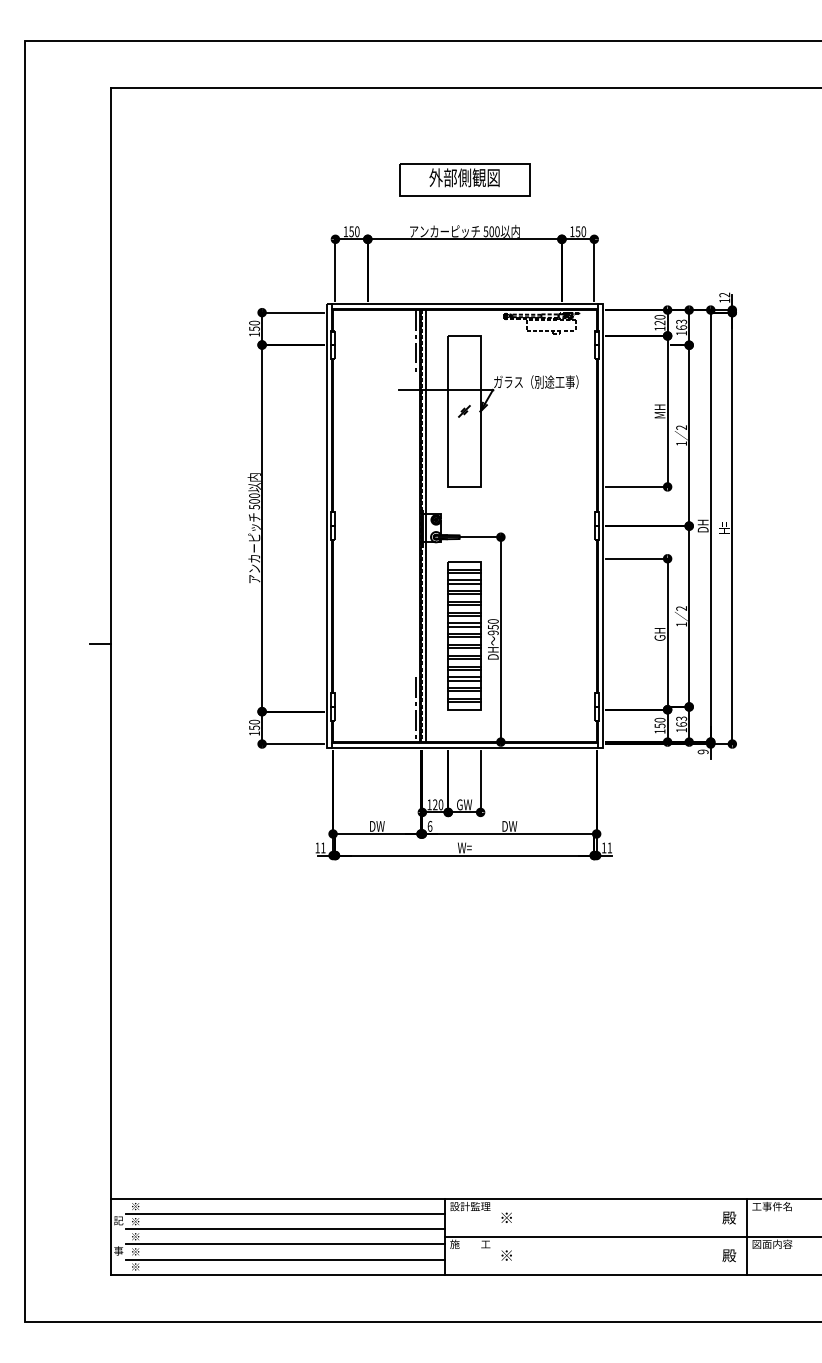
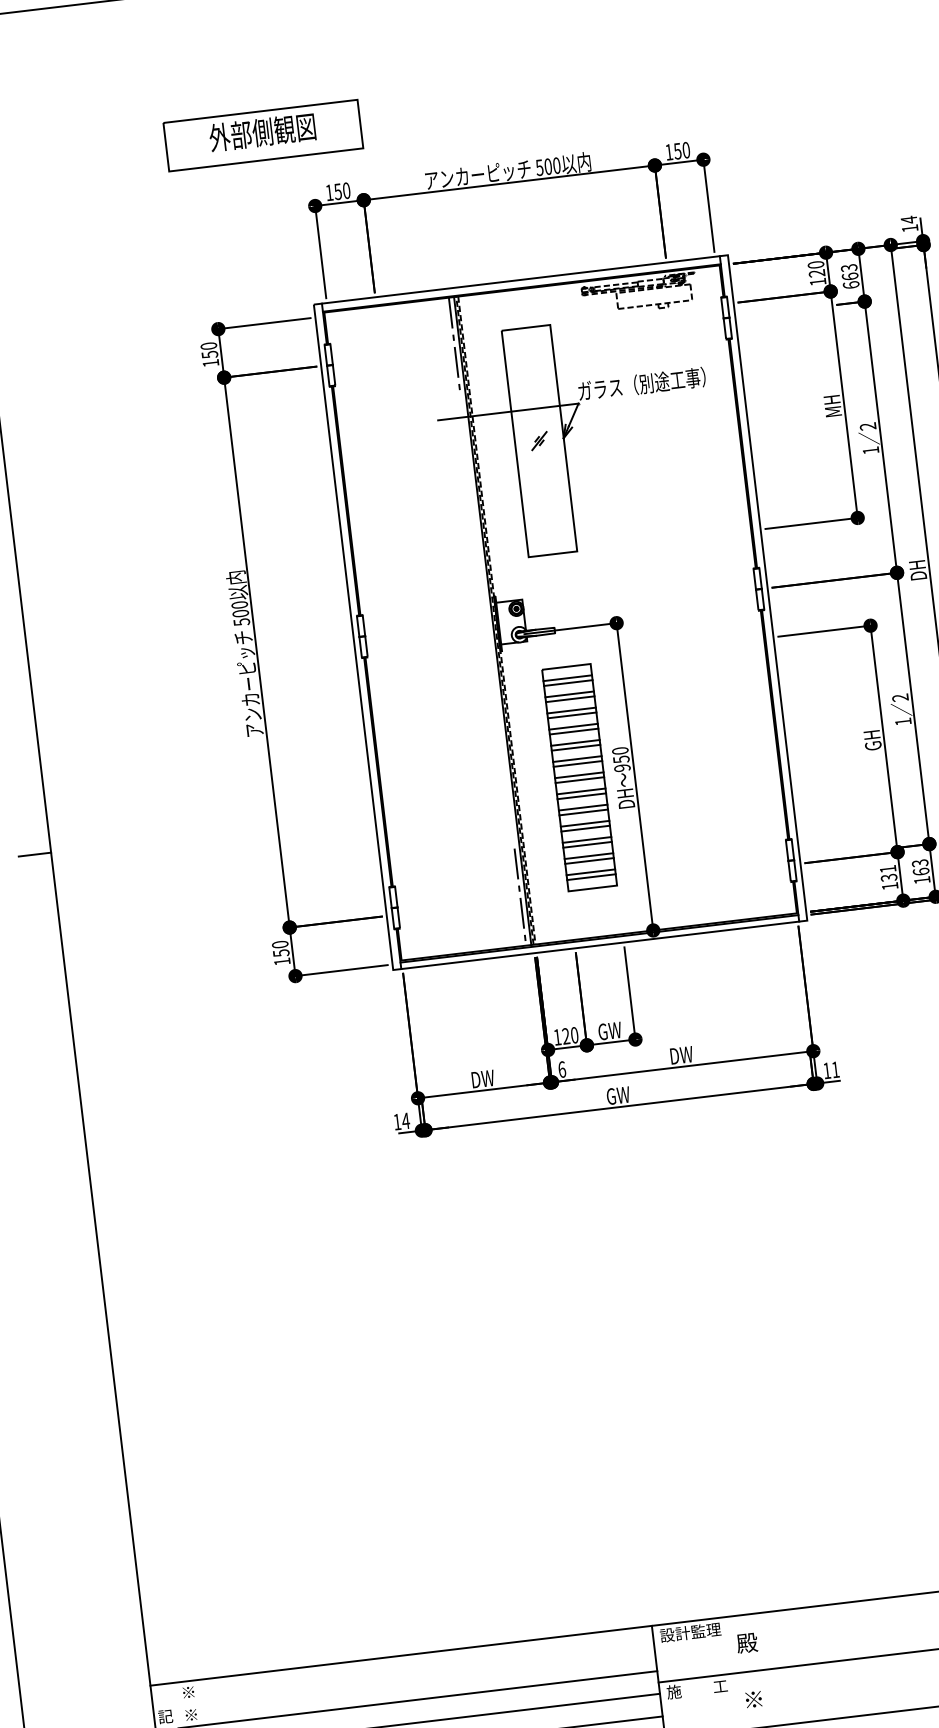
part: (464, 179) -> (262, 134), moved
text: (724, 294) -> (908, 219), 12 -> 14
text: (681, 333) -> (851, 285), 163 -> 663
line: (426, 526) -> (503, 620), removed
text: (659, 722) -> (887, 872), 150 -> 131
text: (322, 847) -> (404, 1120), 11 -> 14
text: (464, 847) -> (617, 1095), W= -> GW
line: (285, 1214) -> (414, 1677), removed
text: (506, 1217) -> (746, 1642), ※ -> 殿

